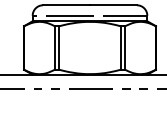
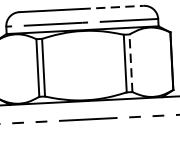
line: (113, 5) -> (112, 7), solid -> dashed
line: (125, 48) -> (131, 63), solid -> dashed

